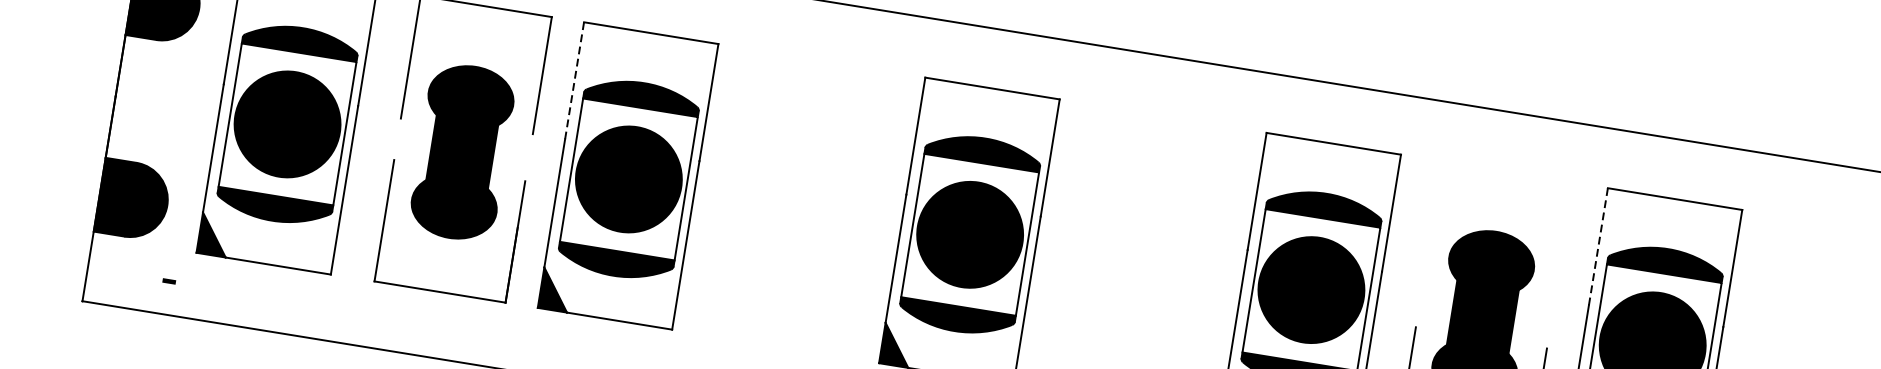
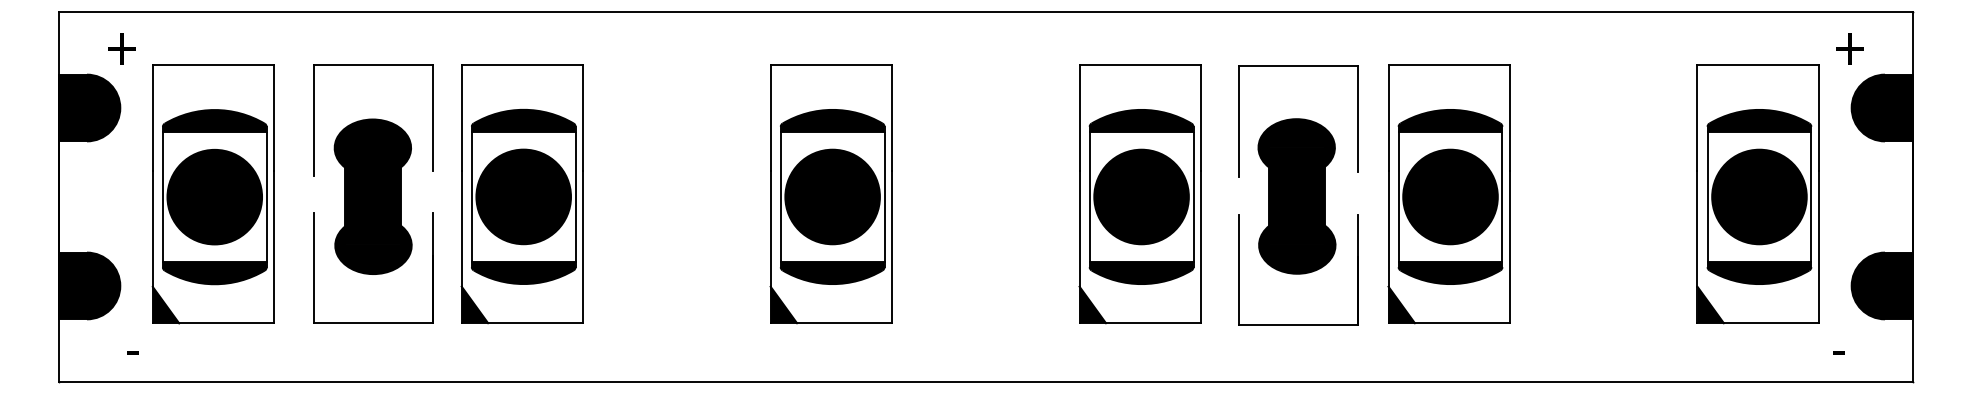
line: (574, 80) -> (461, 117), dashed -> solid
part: (1508, 174) -> (1298, 66), added
line: (1598, 246) -> (1388, 117), dashed -> solid

